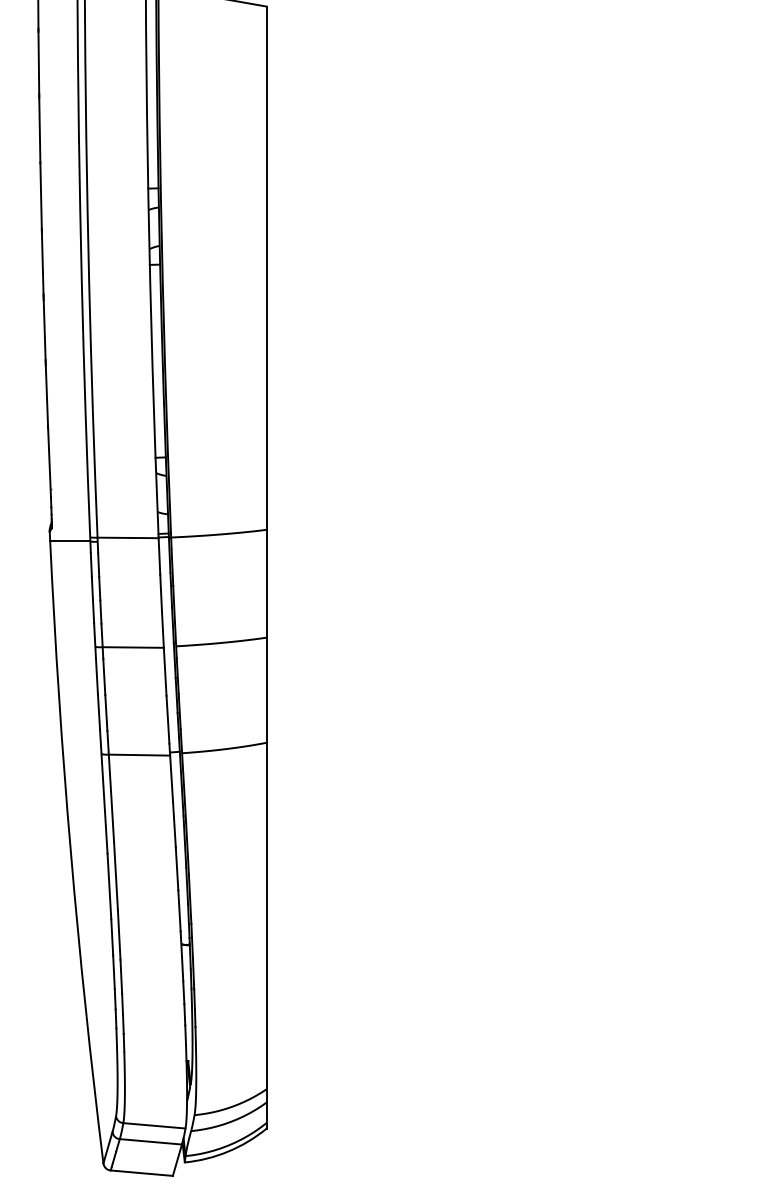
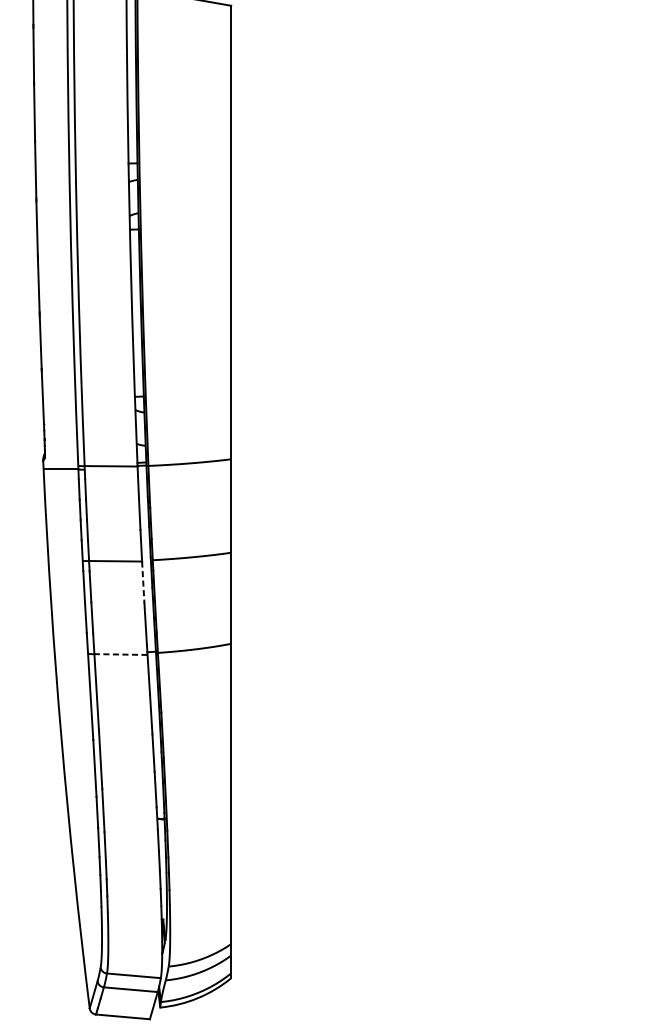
line: (165, 672) -> (143, 582), solid -> dashed
line: (139, 755) -> (120, 654), solid -> dashed

